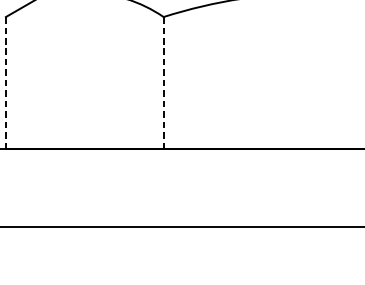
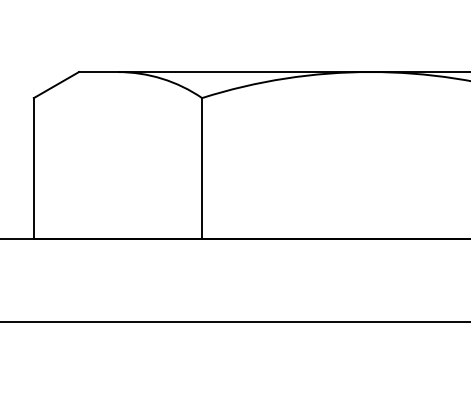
line: (5, 83) -> (33, 168), dashed -> solid
line: (164, 83) -> (202, 168), dashed -> solid

